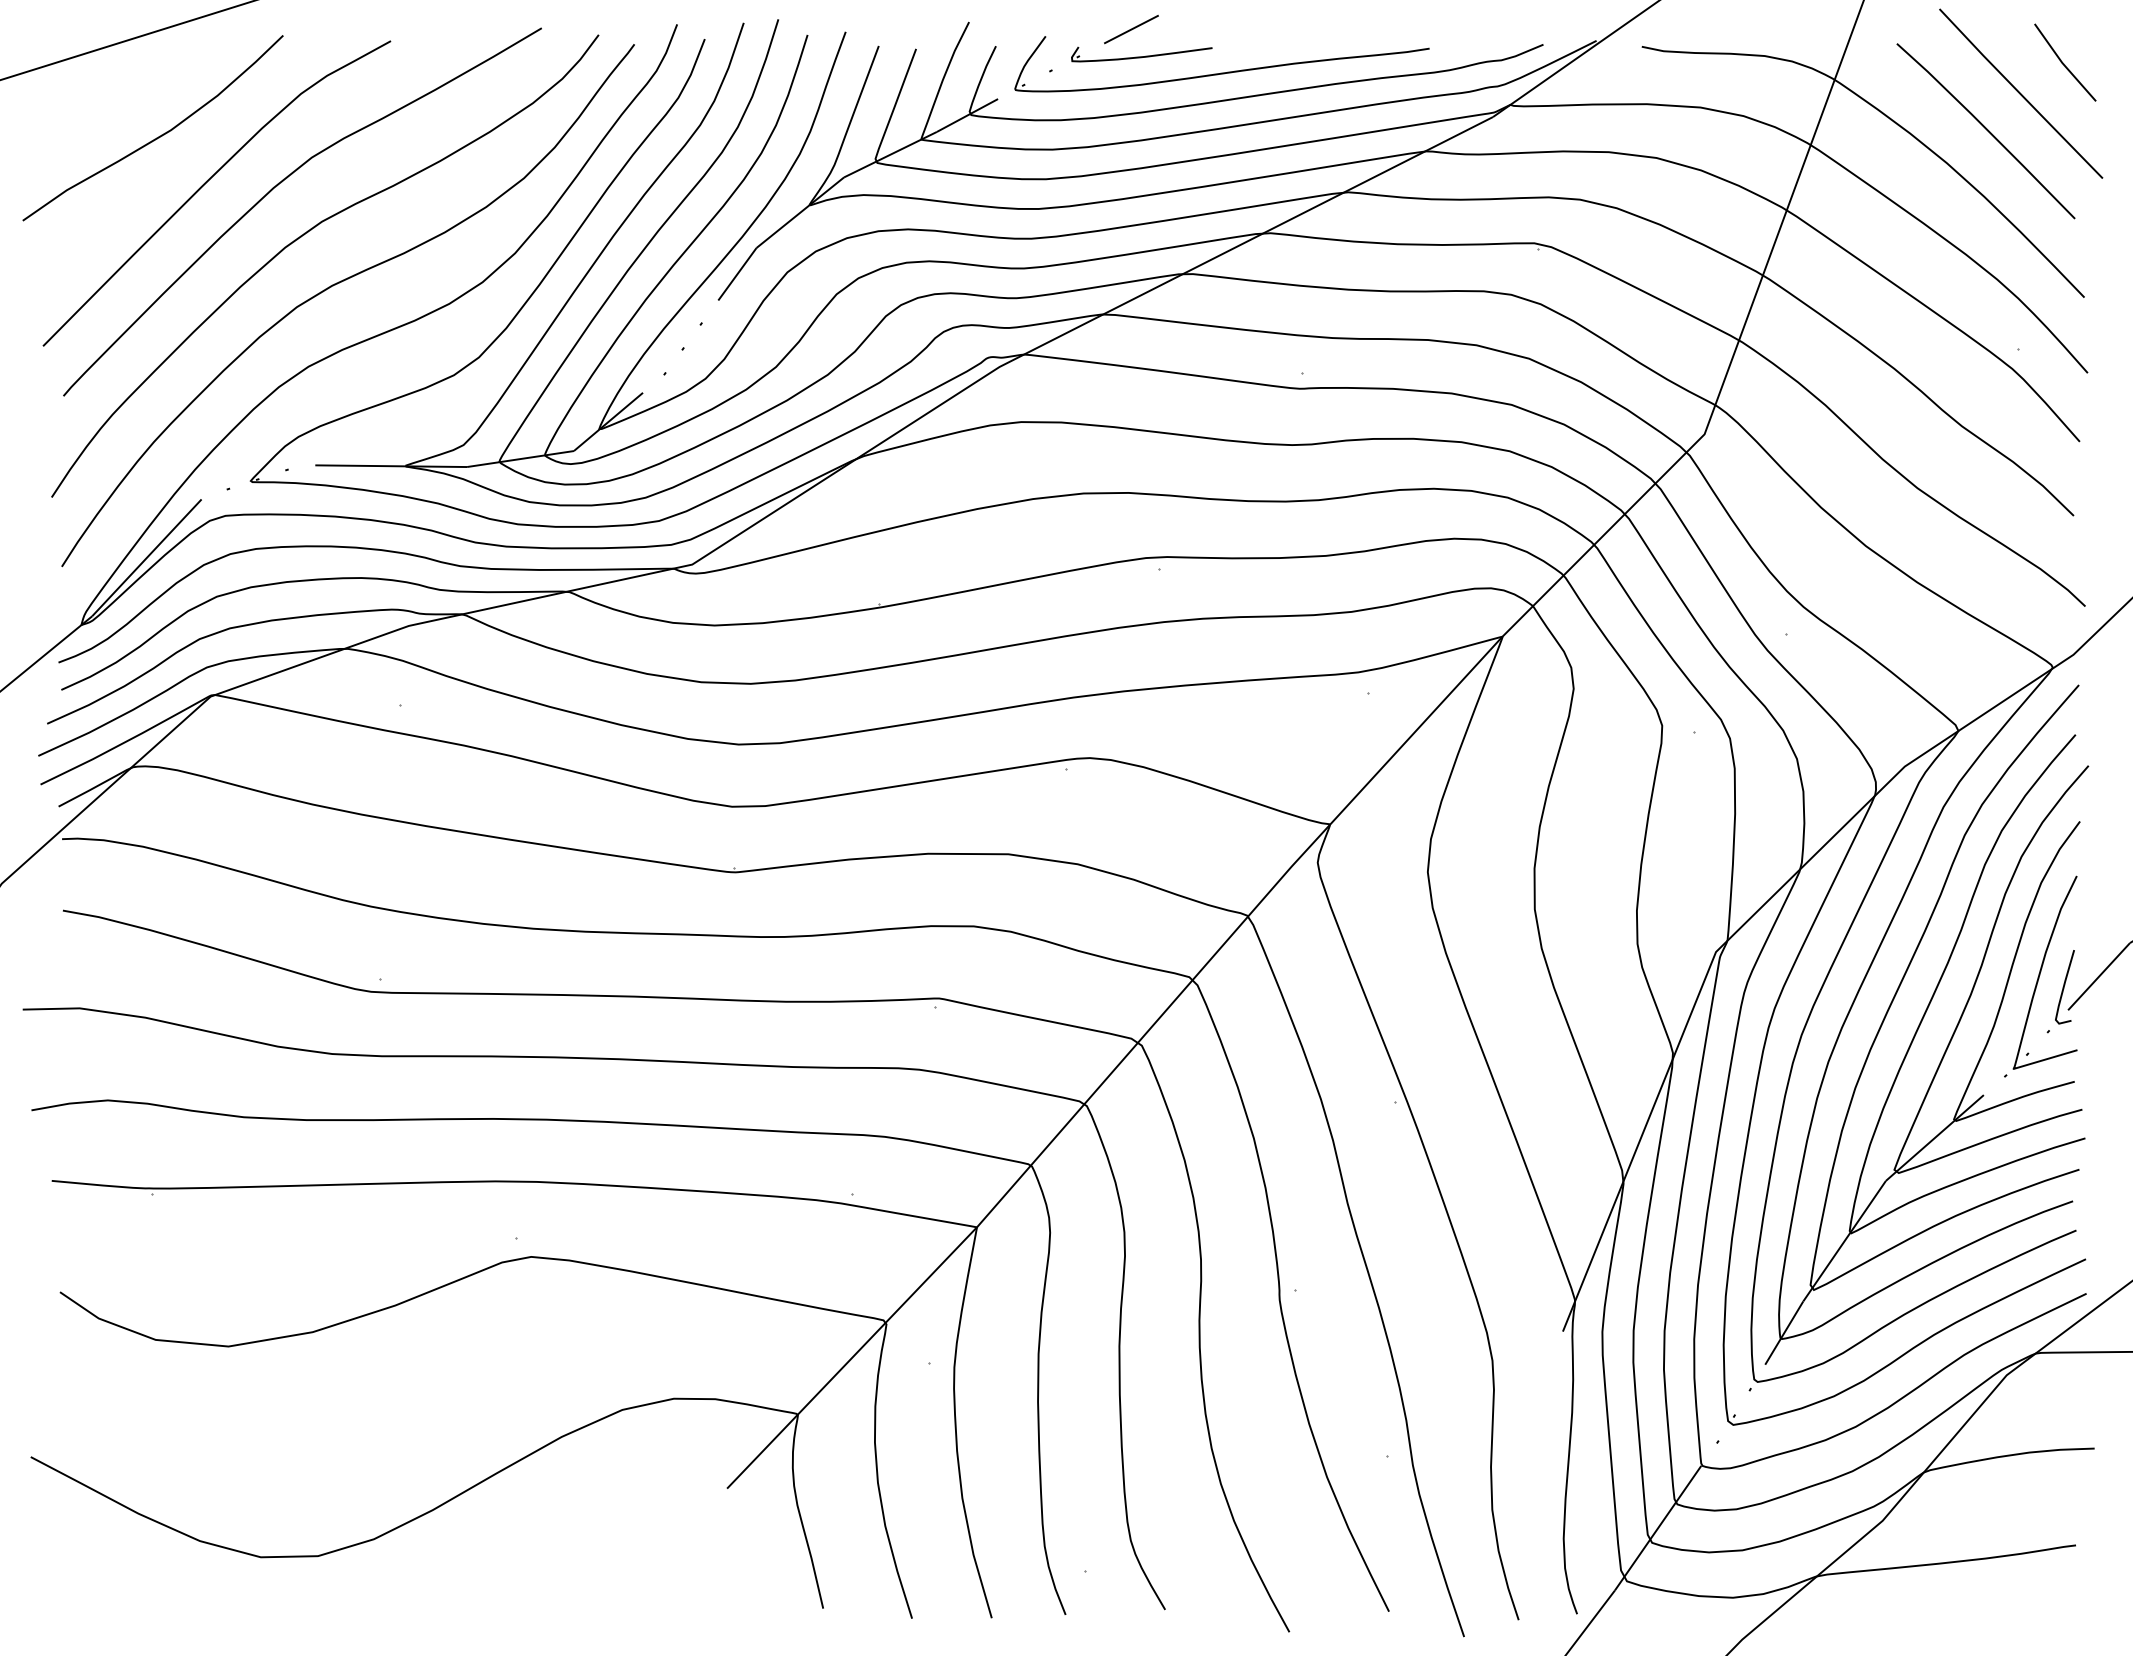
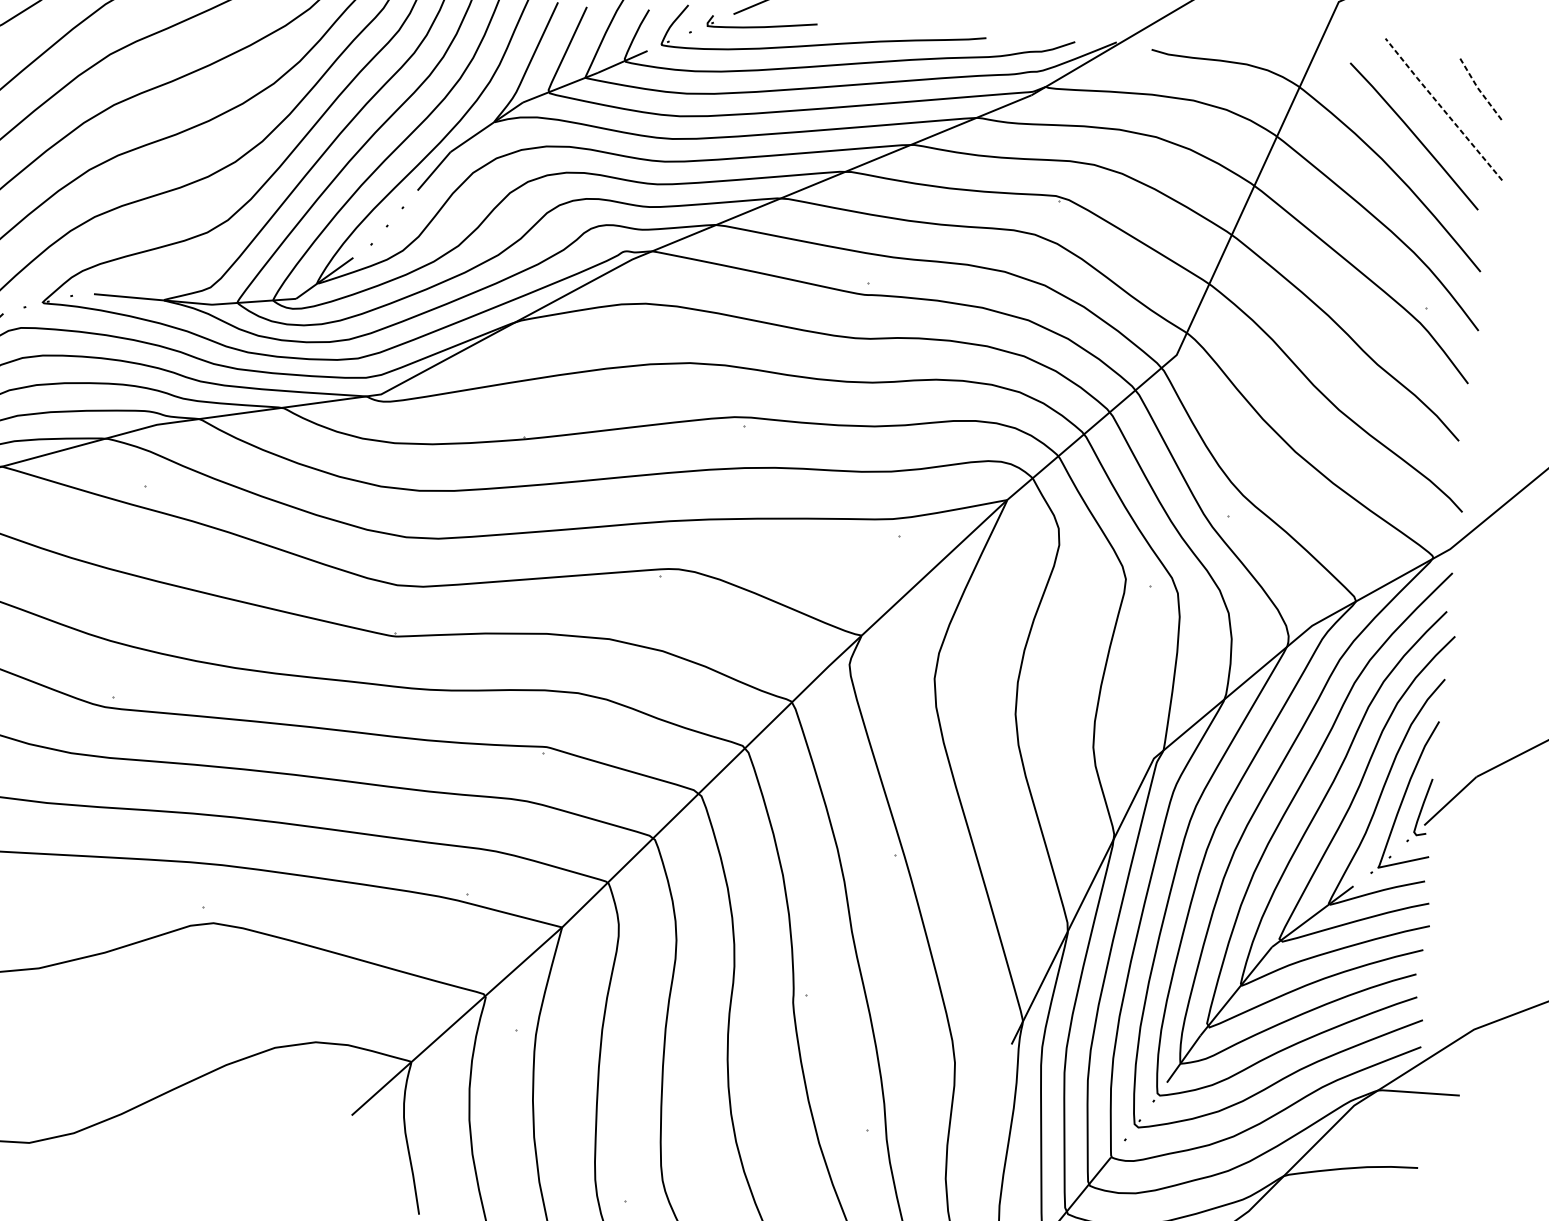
line: (2062, 63) -> (1477, 88), solid -> dashed
line: (2020, 93) -> (1443, 109), solid -> dashed

